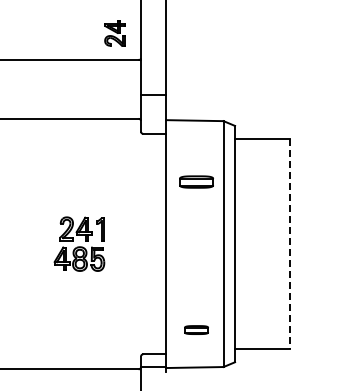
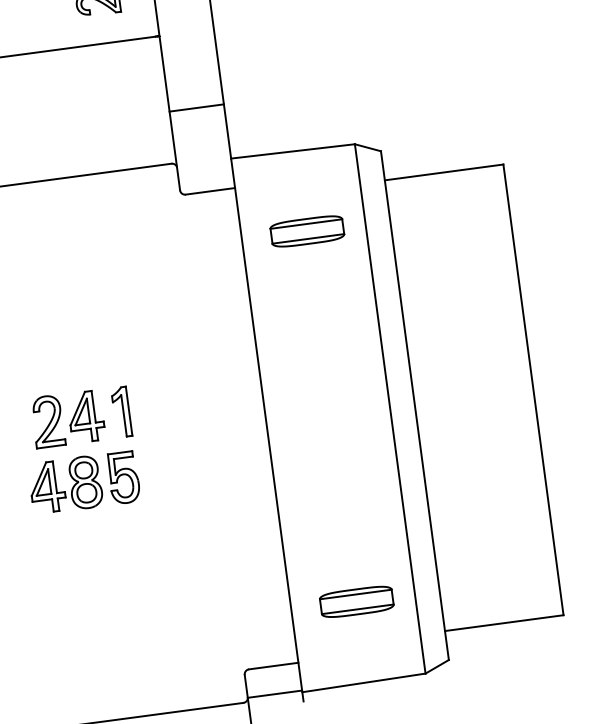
part: (196, 181) -> (307, 230), moved
line: (290, 244) -> (534, 390), dashed -> solid
part: (196, 329) -> (356, 600), size x1.43

